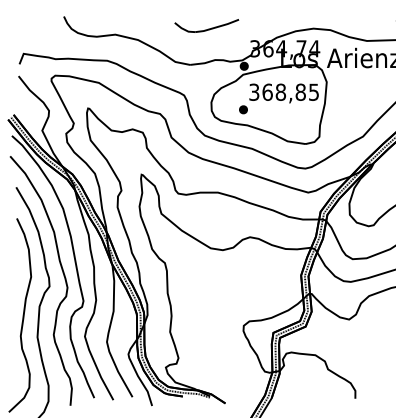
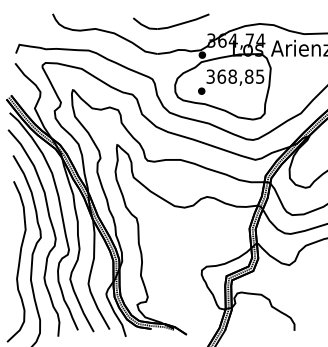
part: (207, 25) -> (171, 21), size x1.43

